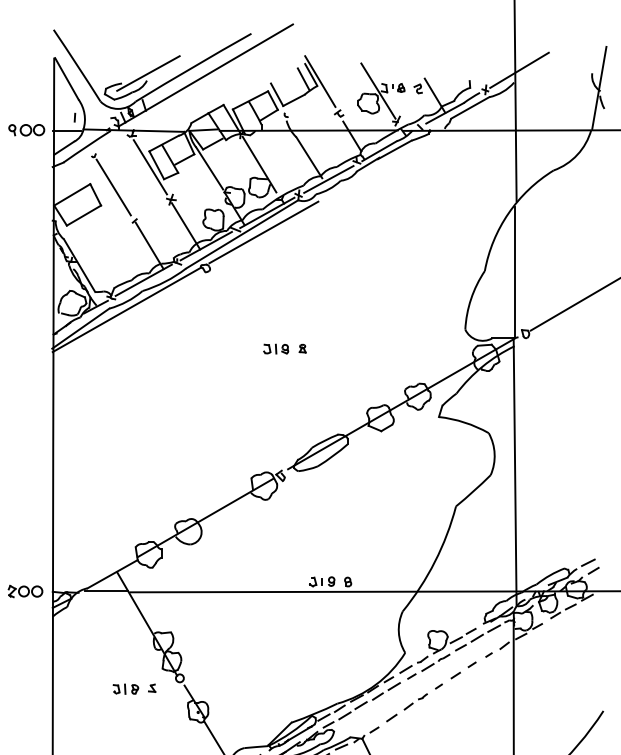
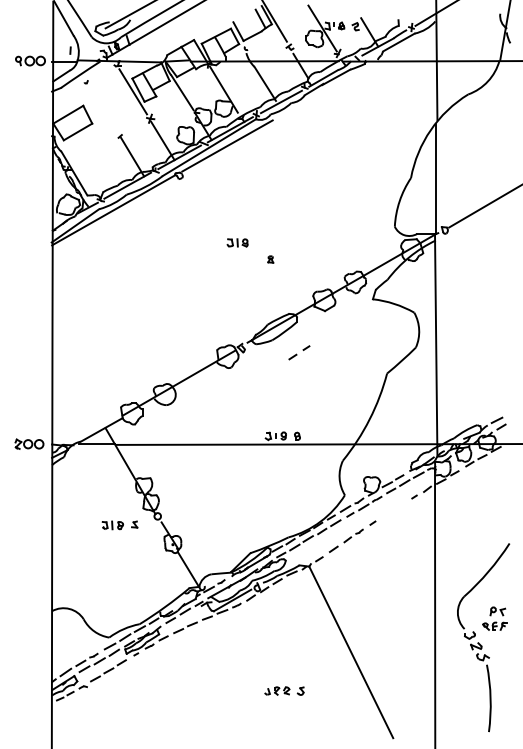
line: (113, 187) -> (102, 108), removed
part: (302, 348) -> (270, 259), moved
part: (463, 670) -> (299, 352), moved

